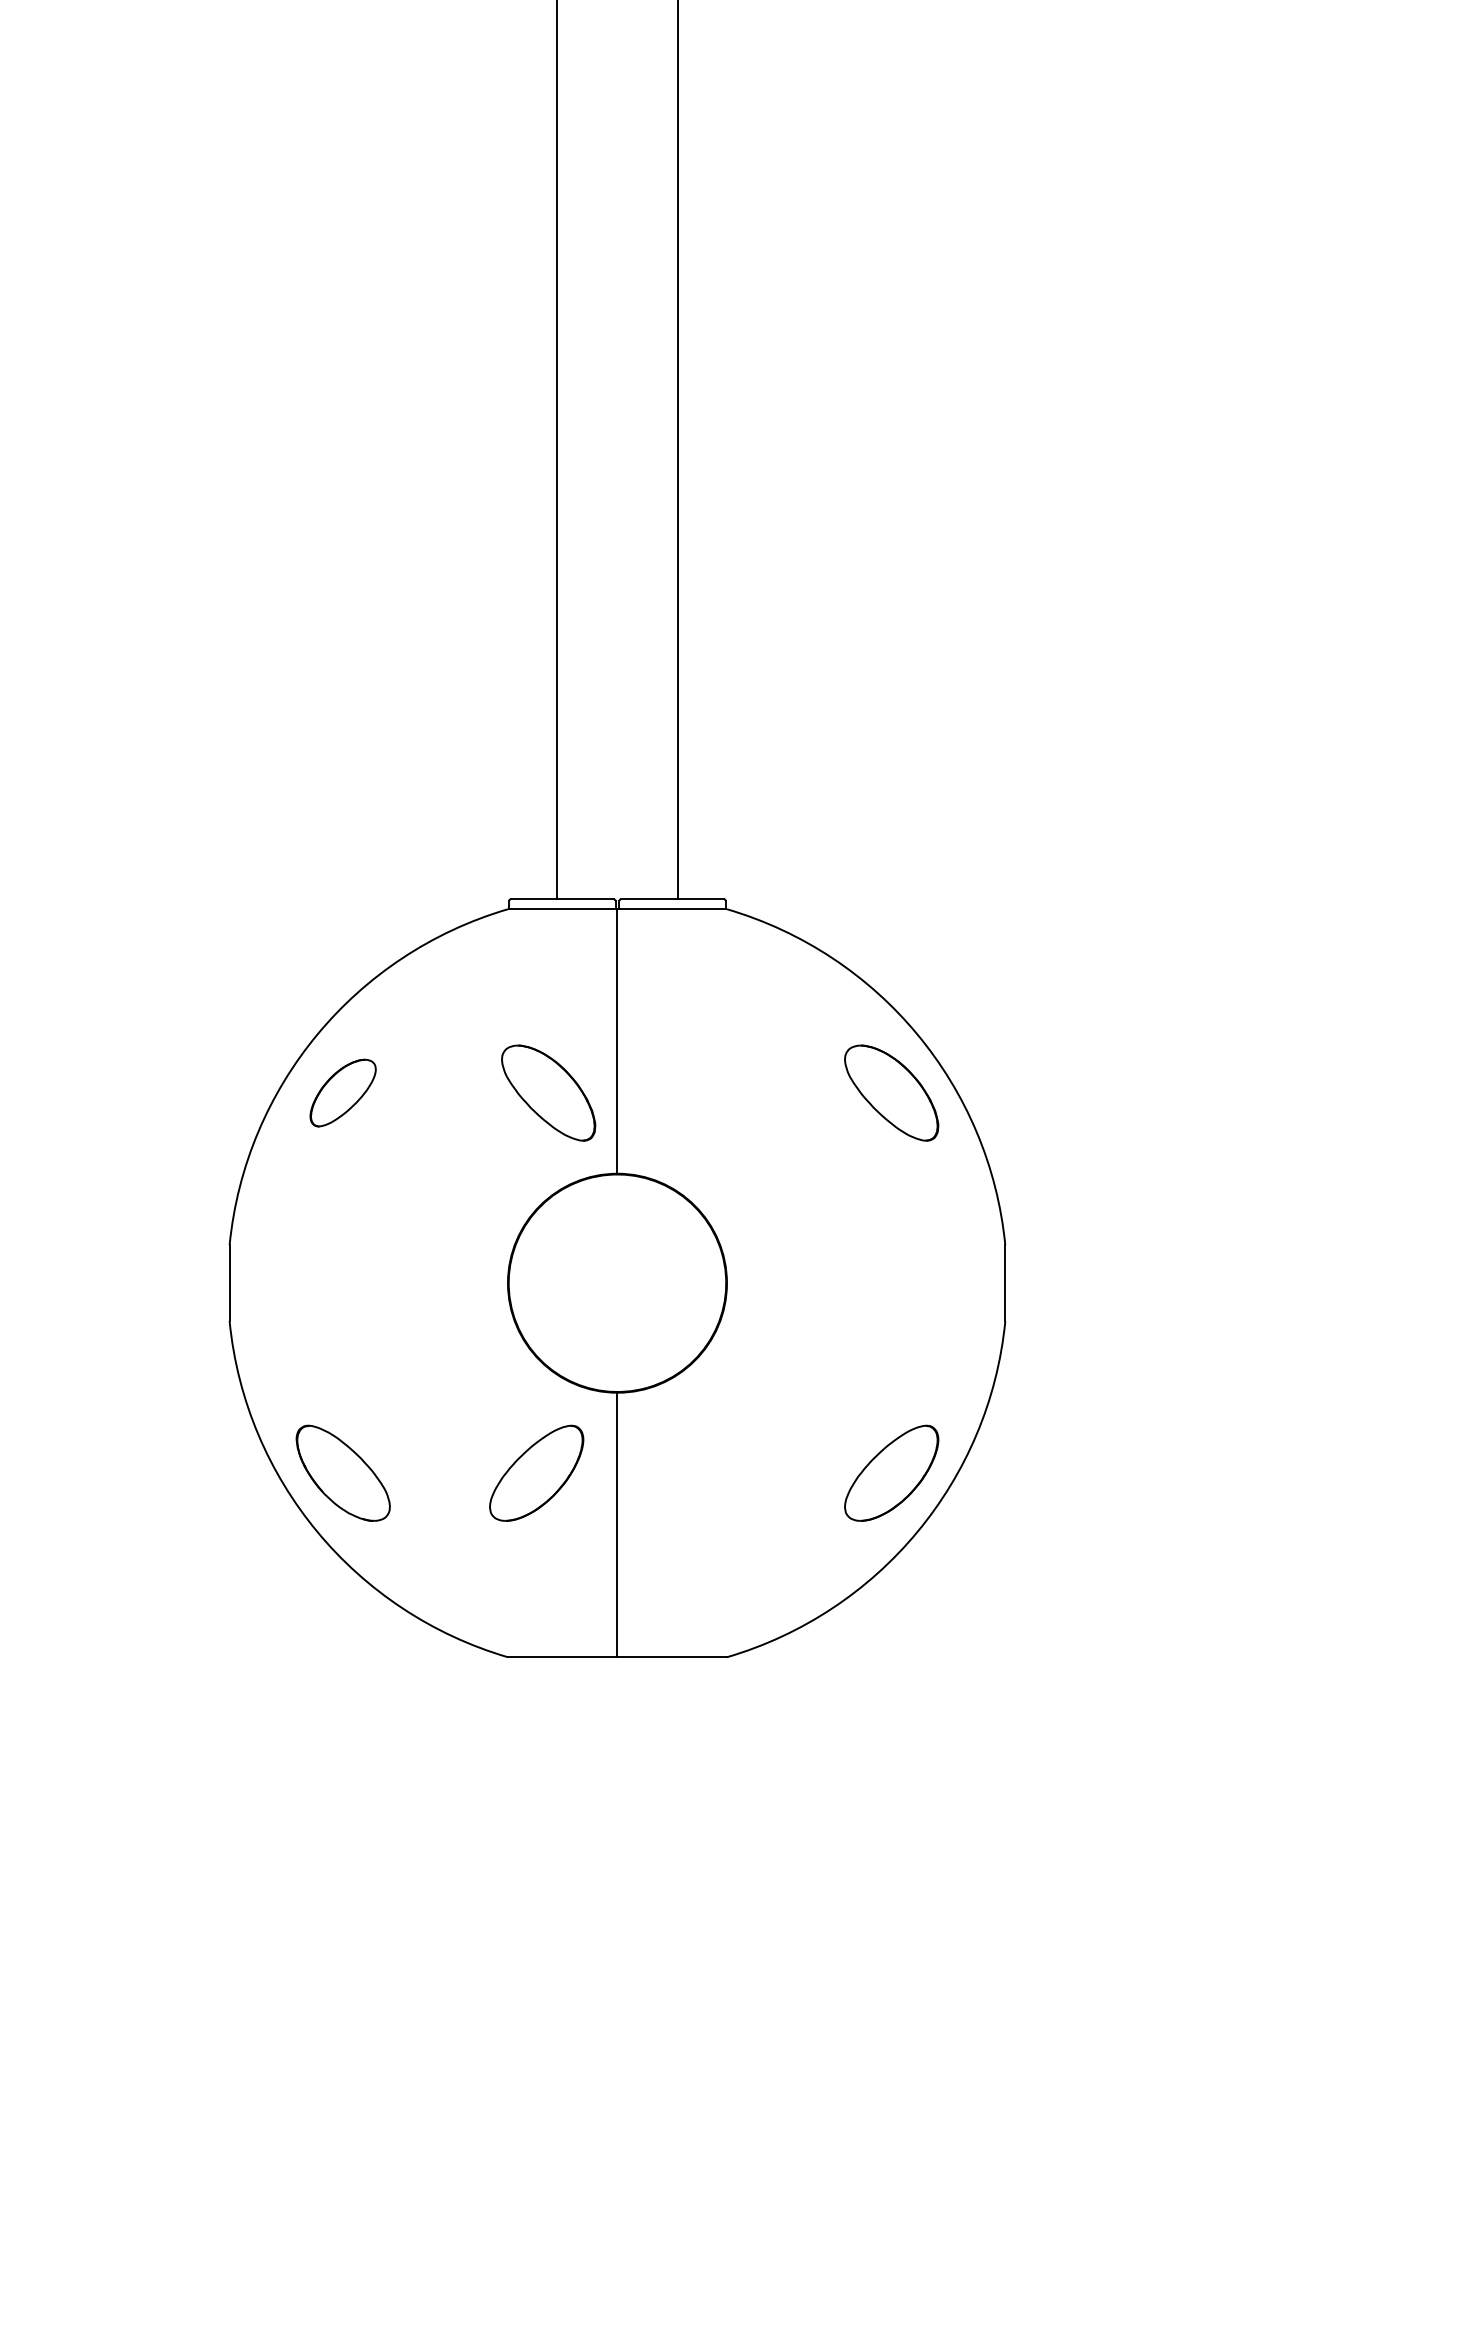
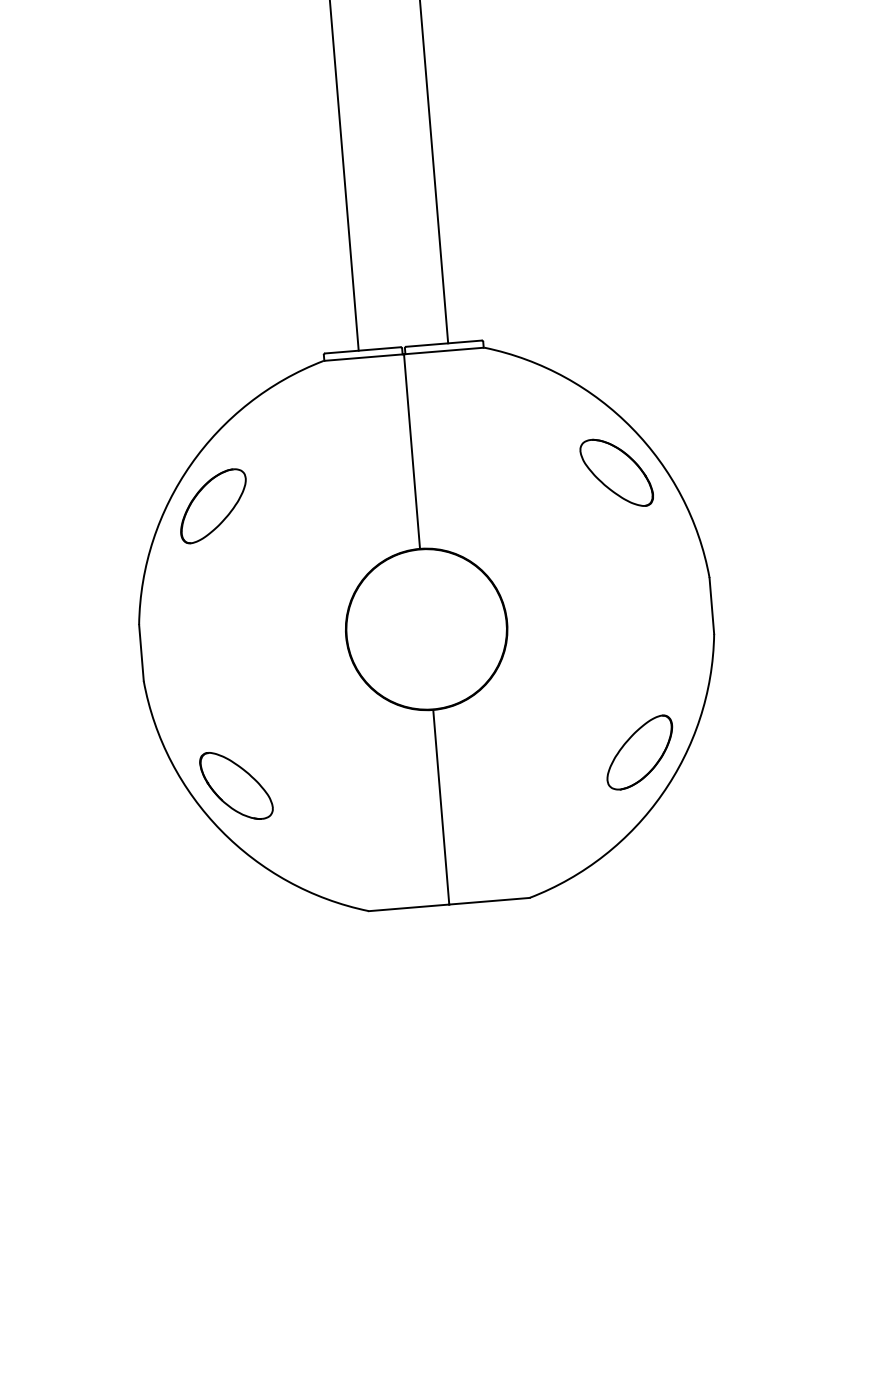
part: (342, 1092) -> (212, 505), size x1.43
part: (548, 1092) -> (364, 493), removed
part: (536, 1472) -> (378, 773), removed

